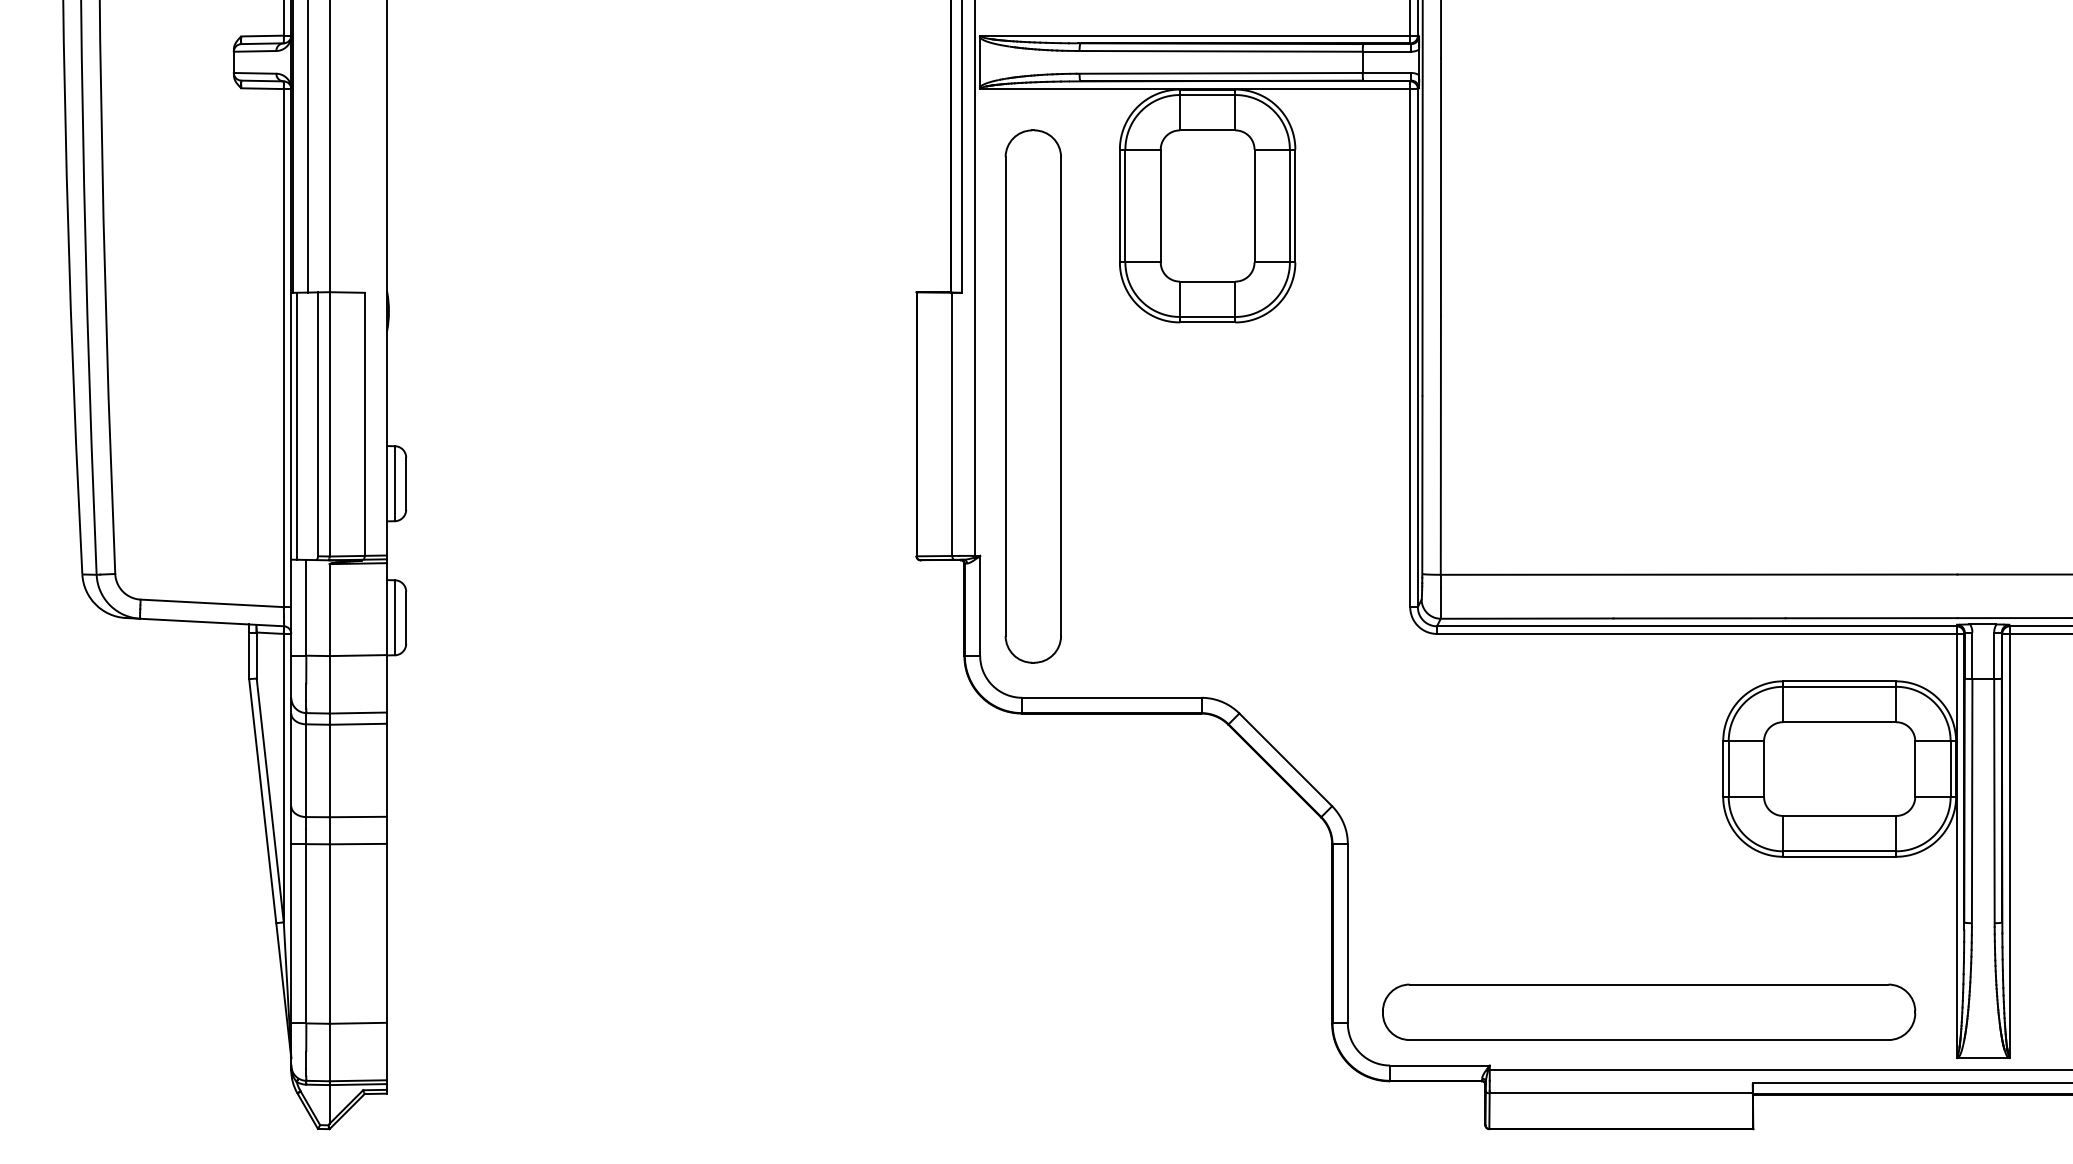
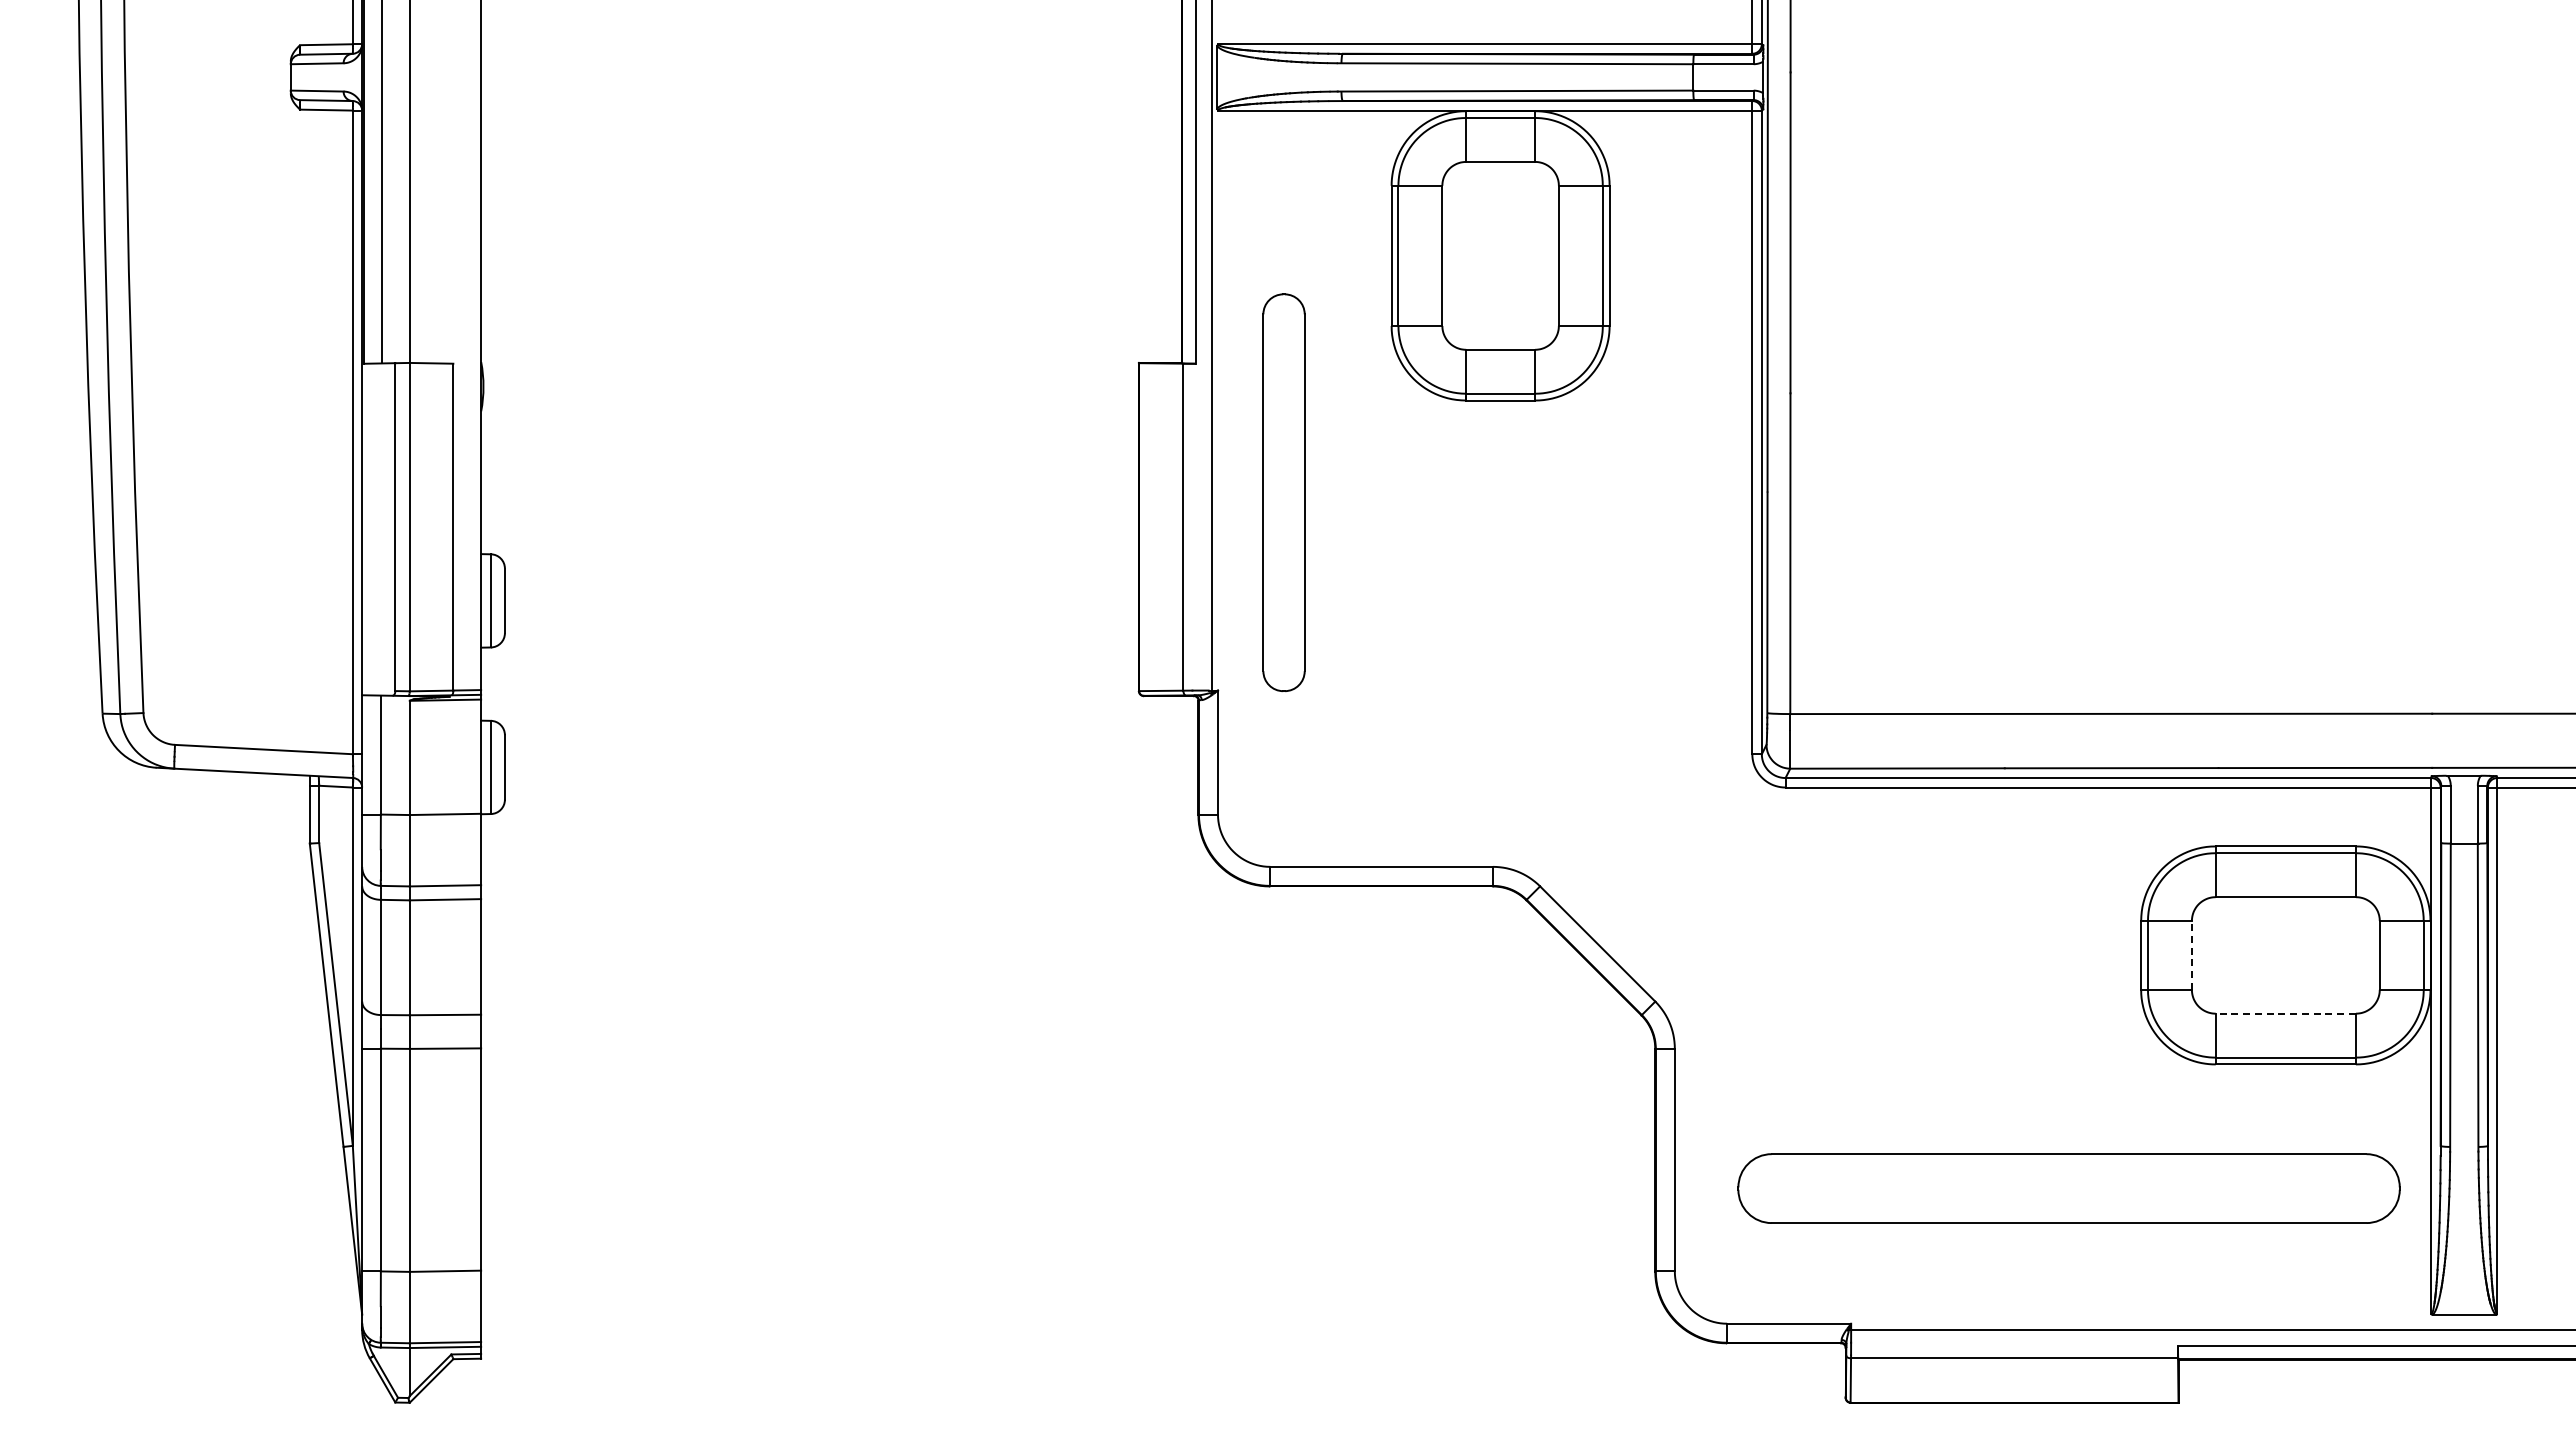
part: (1032, 396) -> (1283, 492), size x0.6
line: (297, 426) -> (369, 529), removed
line: (1763, 768) -> (2191, 954), solid -> dashed
line: (1839, 815) -> (2285, 1013), solid -> dashed
part: (1648, 1012) -> (2068, 1188), moved

